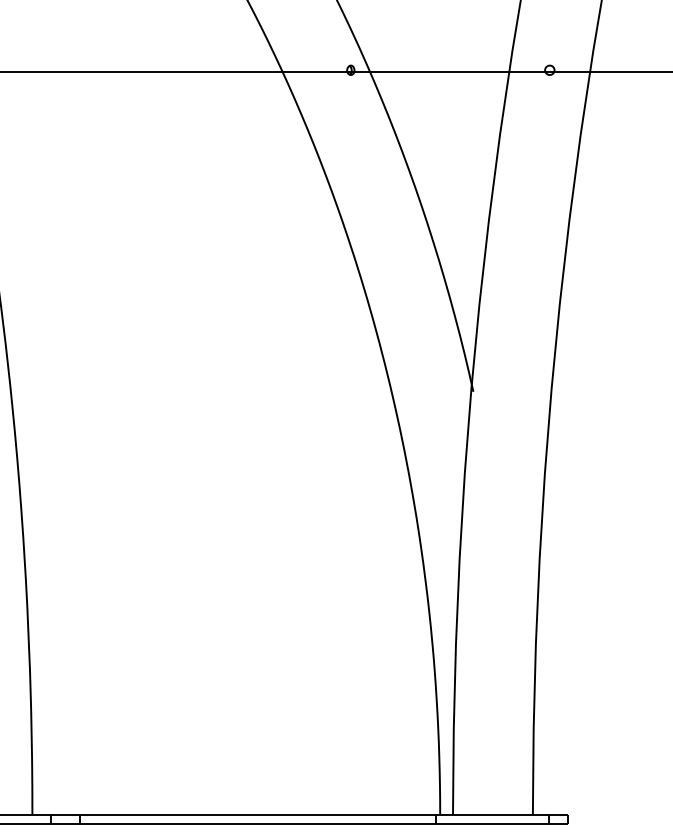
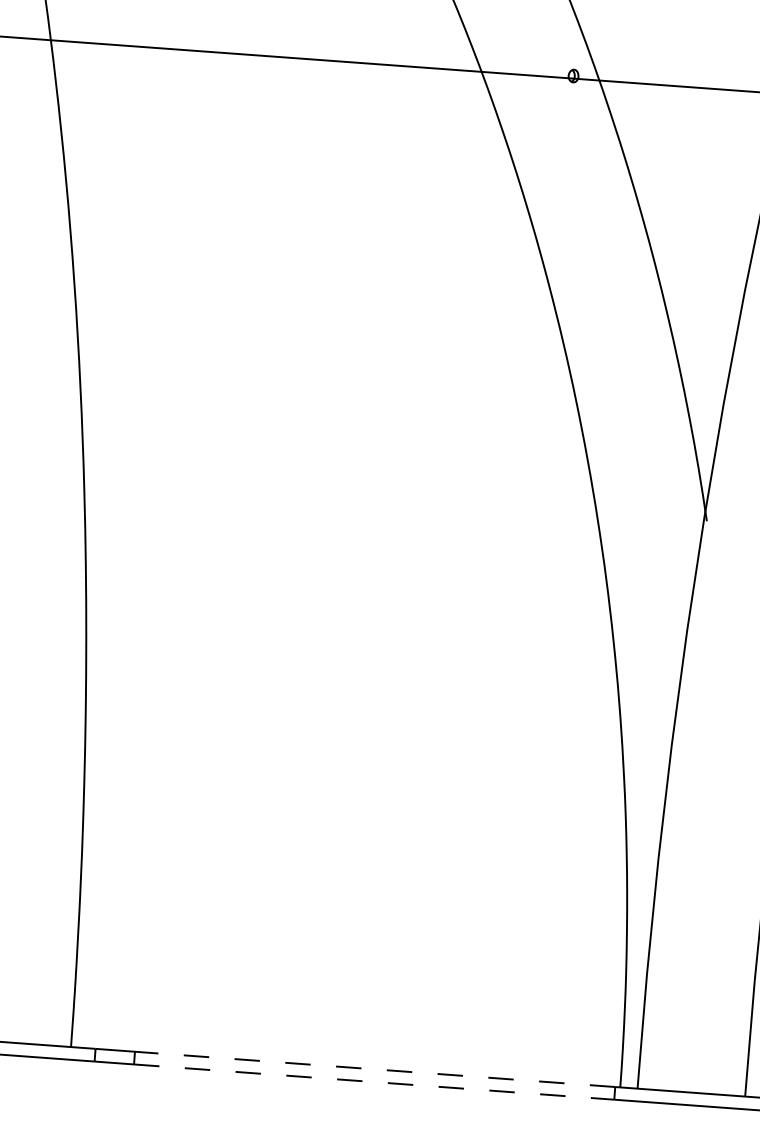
line: (257, 814) -> (374, 1069), solid -> dashed
line: (258, 823) -> (374, 1081), solid -> dashed

